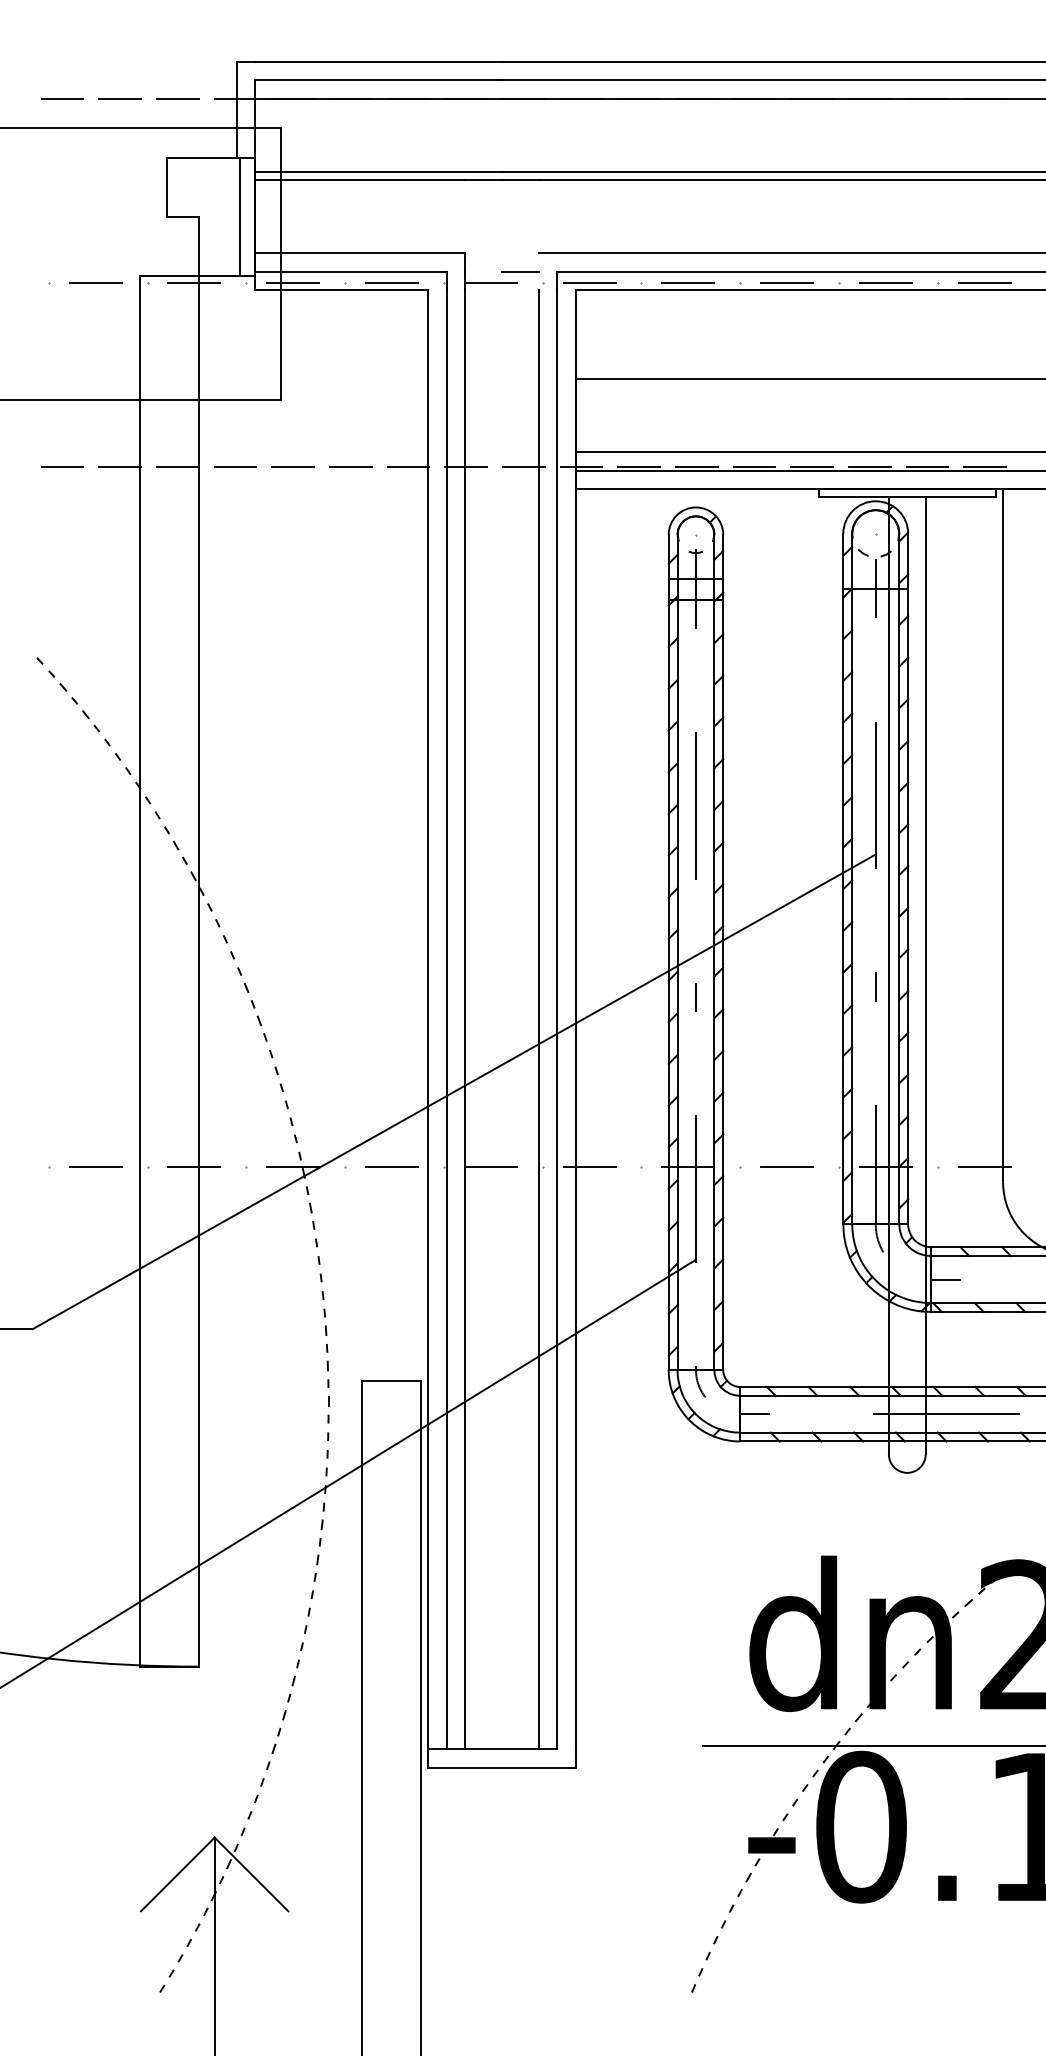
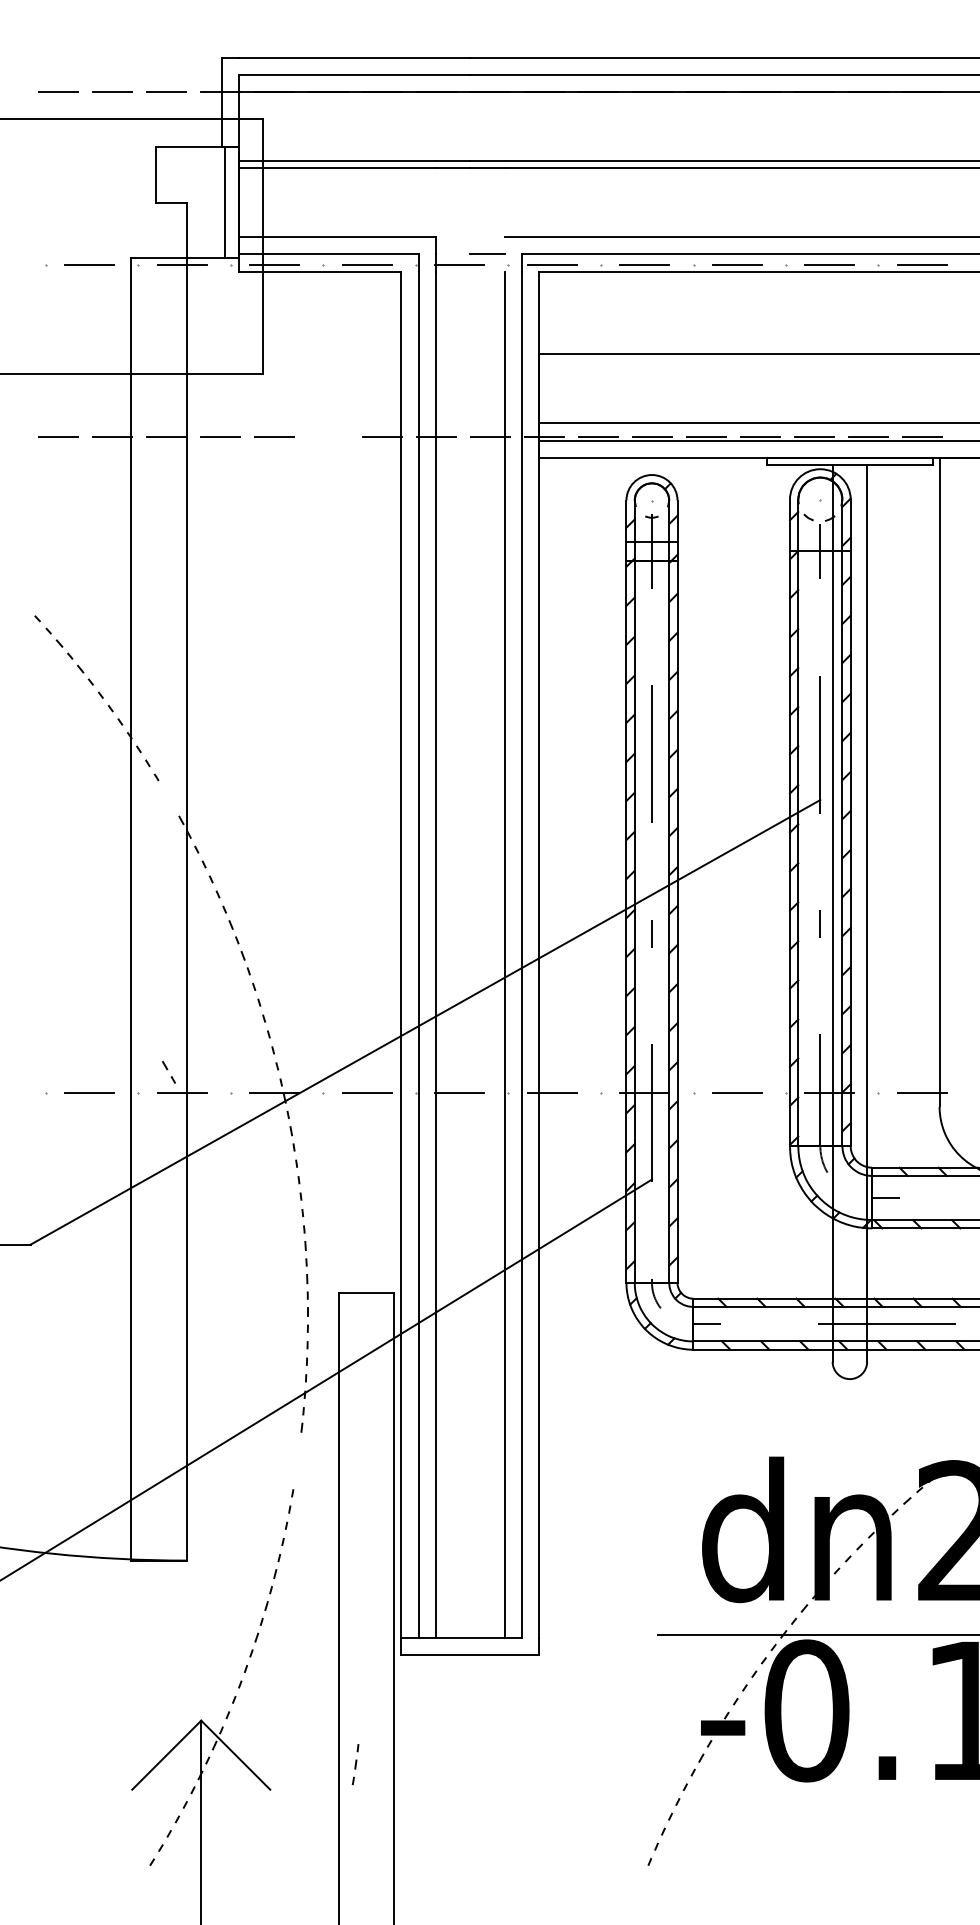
line: (350, 467) -> (328, 437), removed
part: (179, 852) -> (168, 1072), moved
part: (317, 1559) -> (355, 1764), moved

